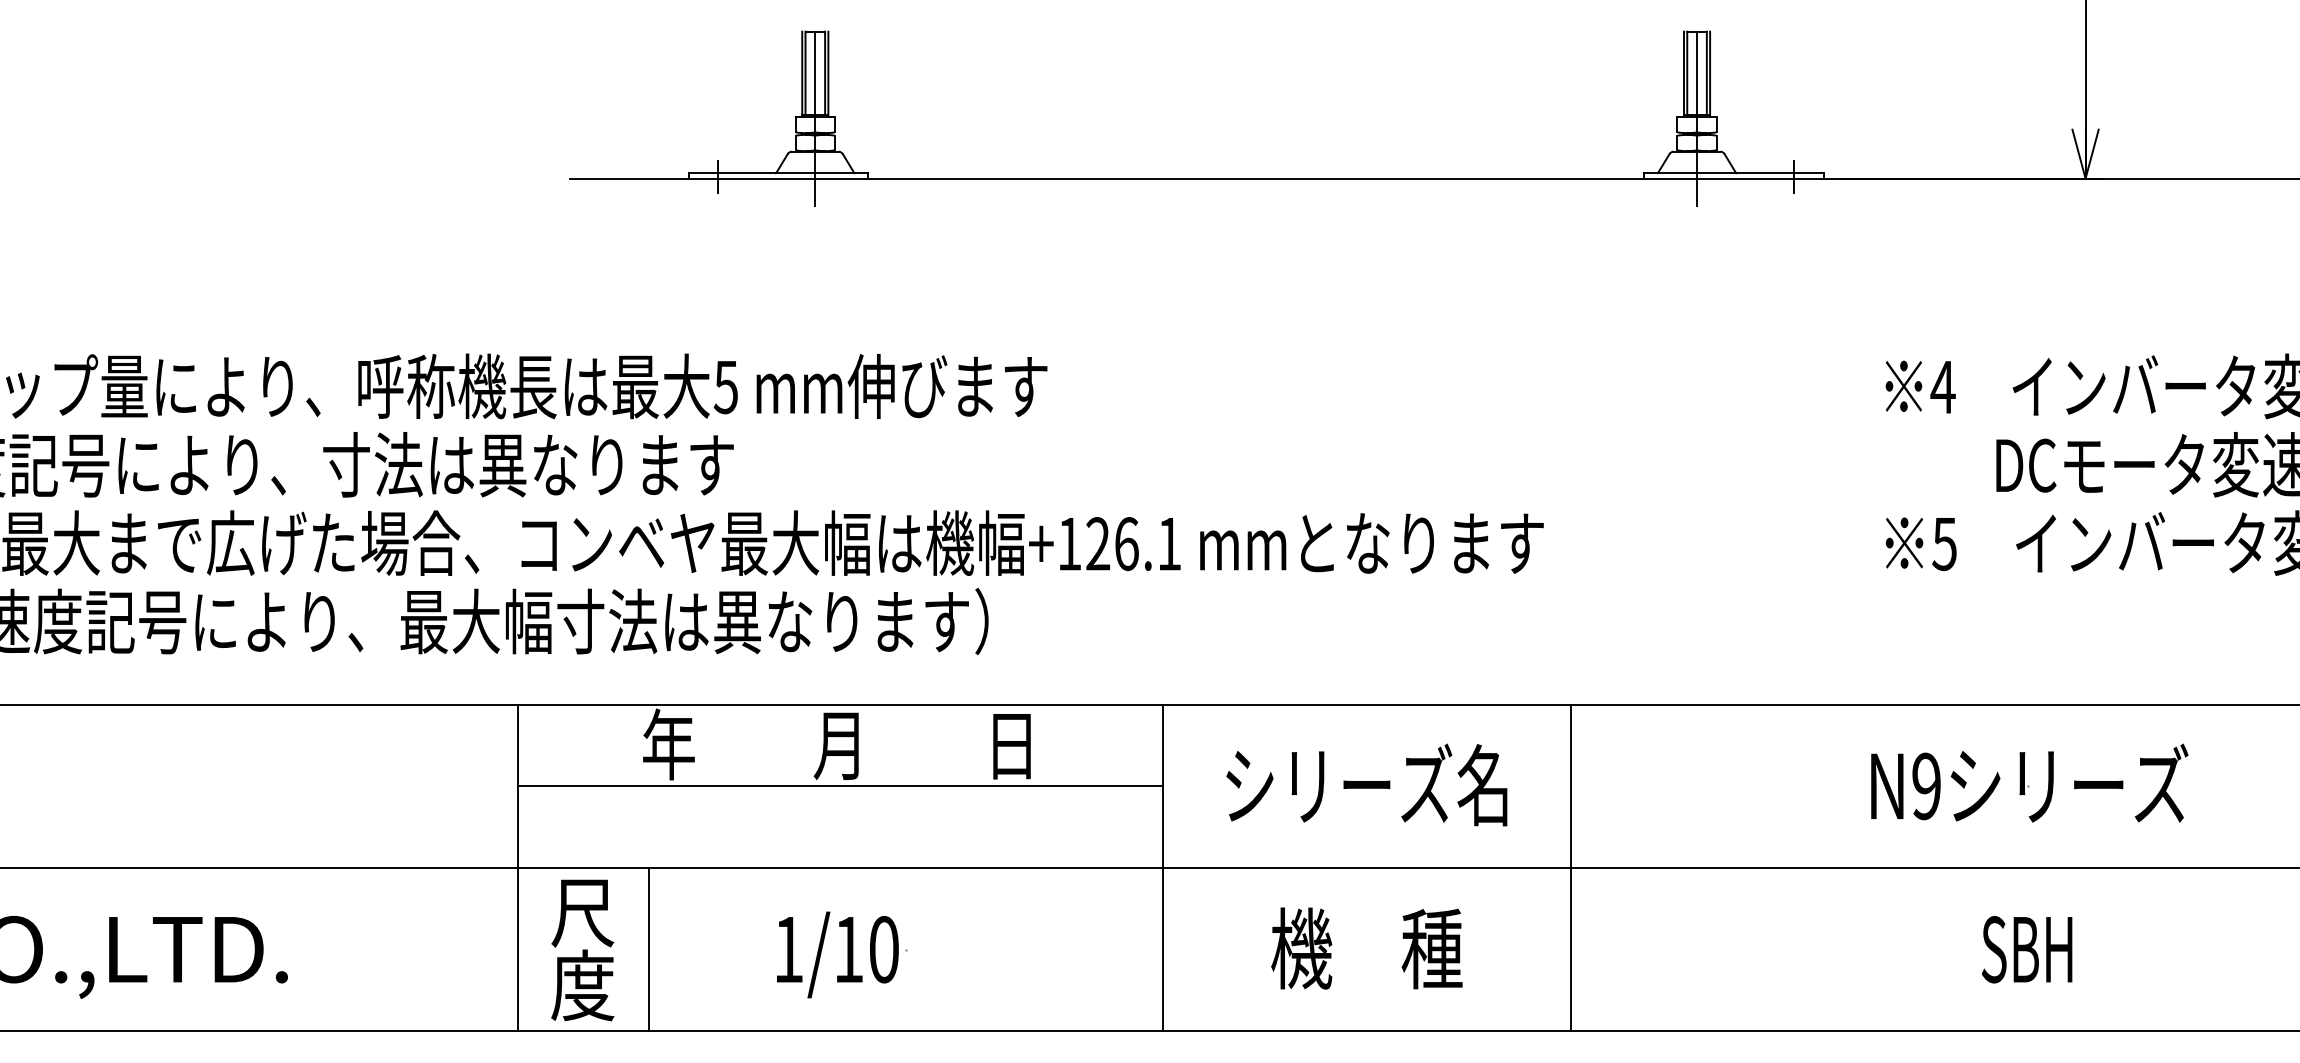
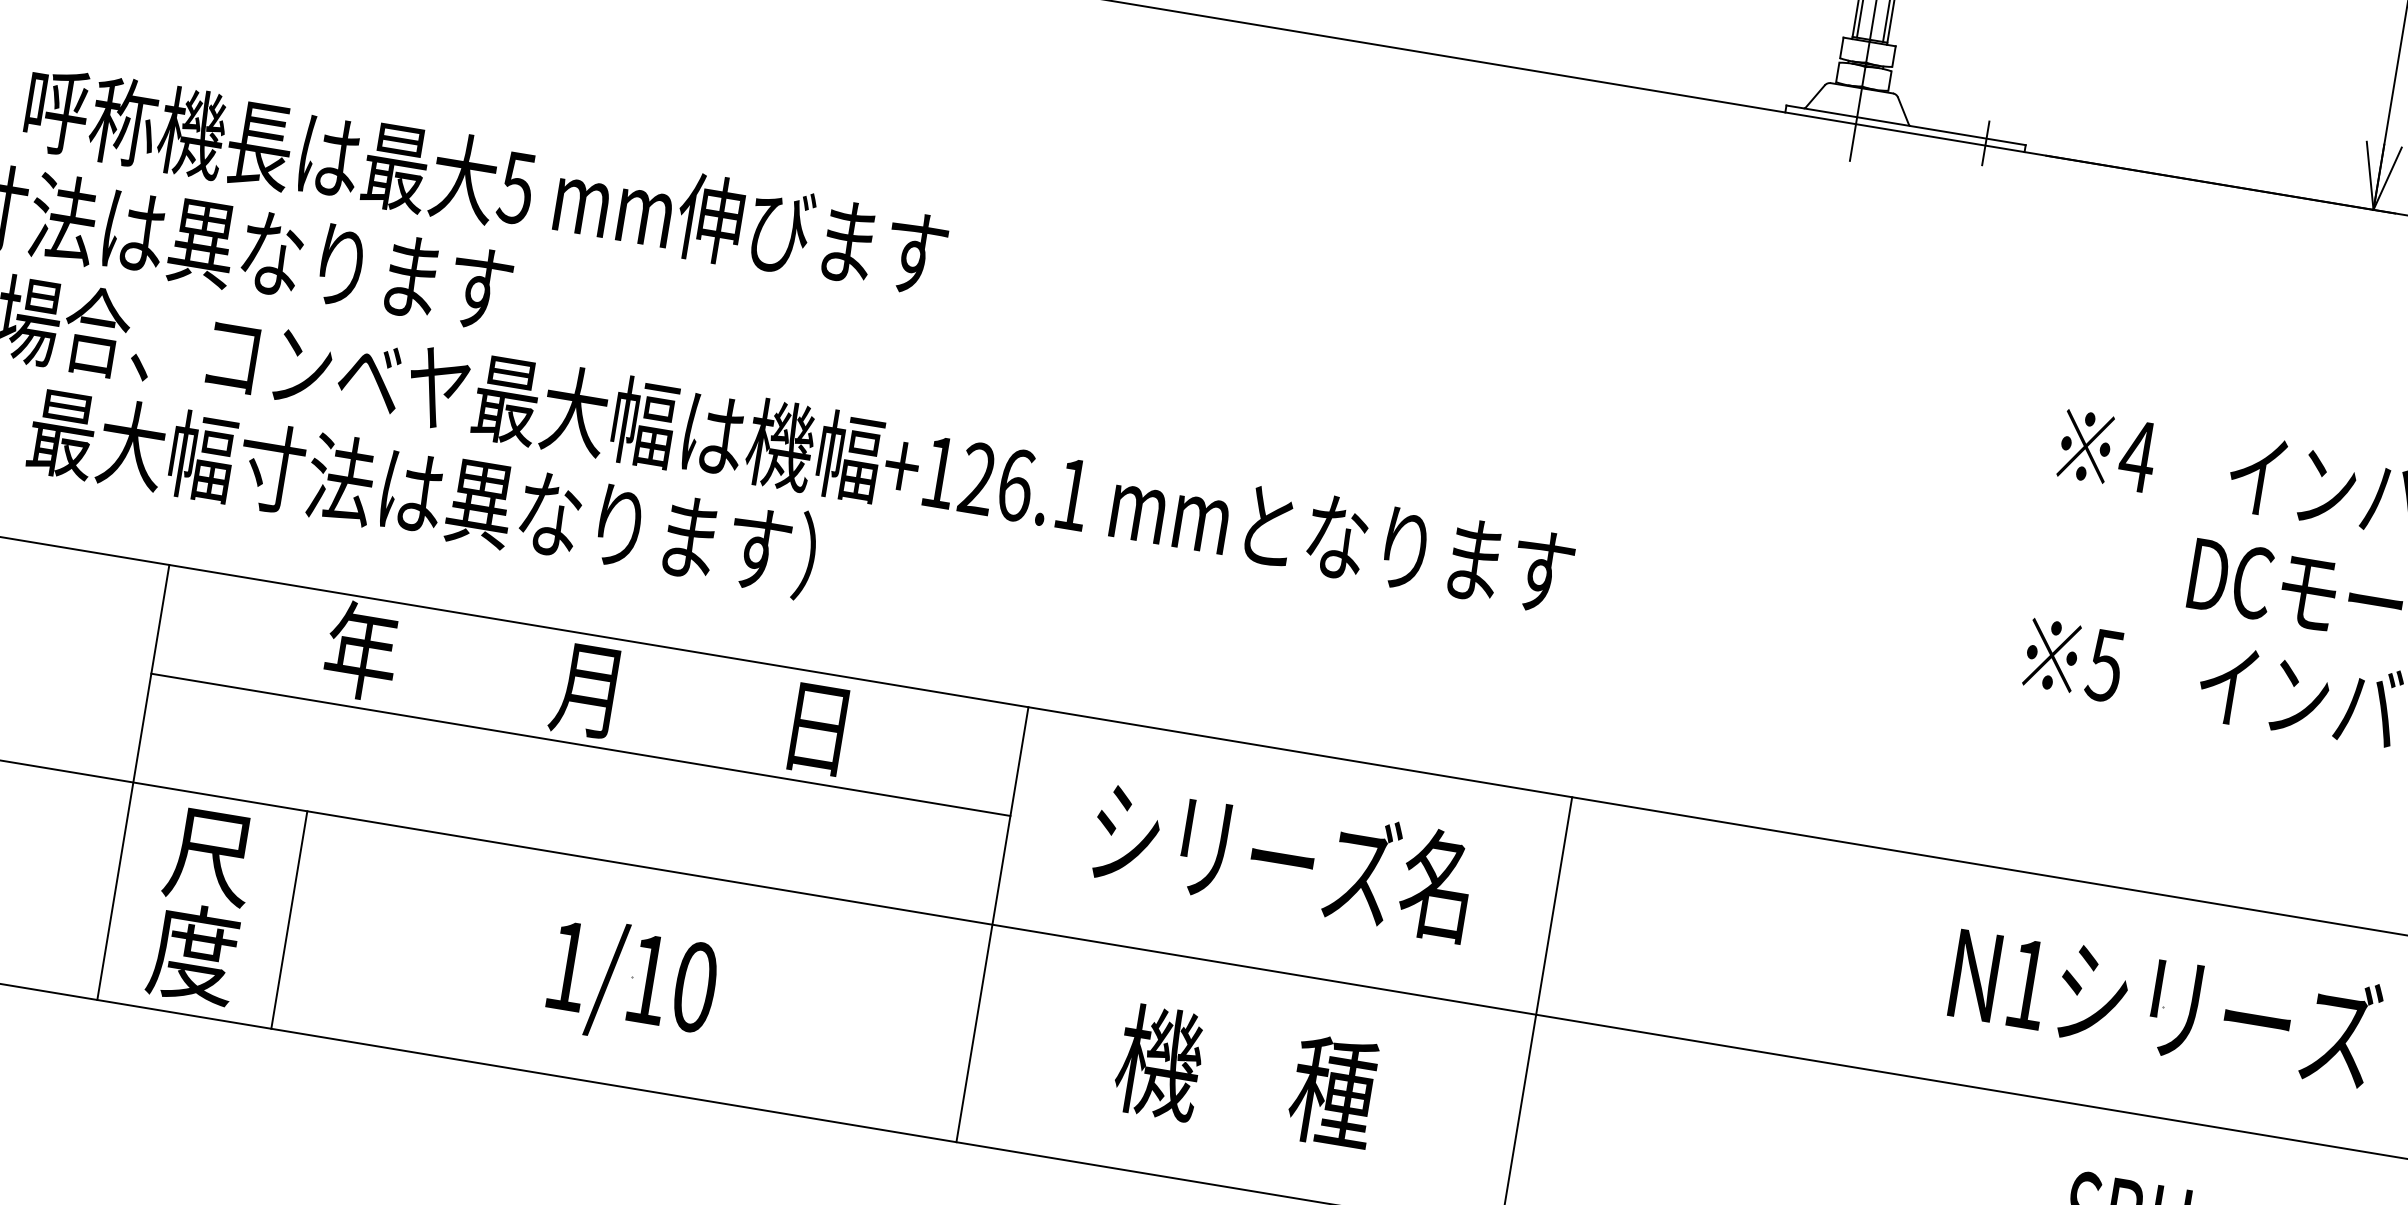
text: (1926, 786) -> (2027, 984), N9 -> N1
text: (837, 954) -> (631, 983), moved

